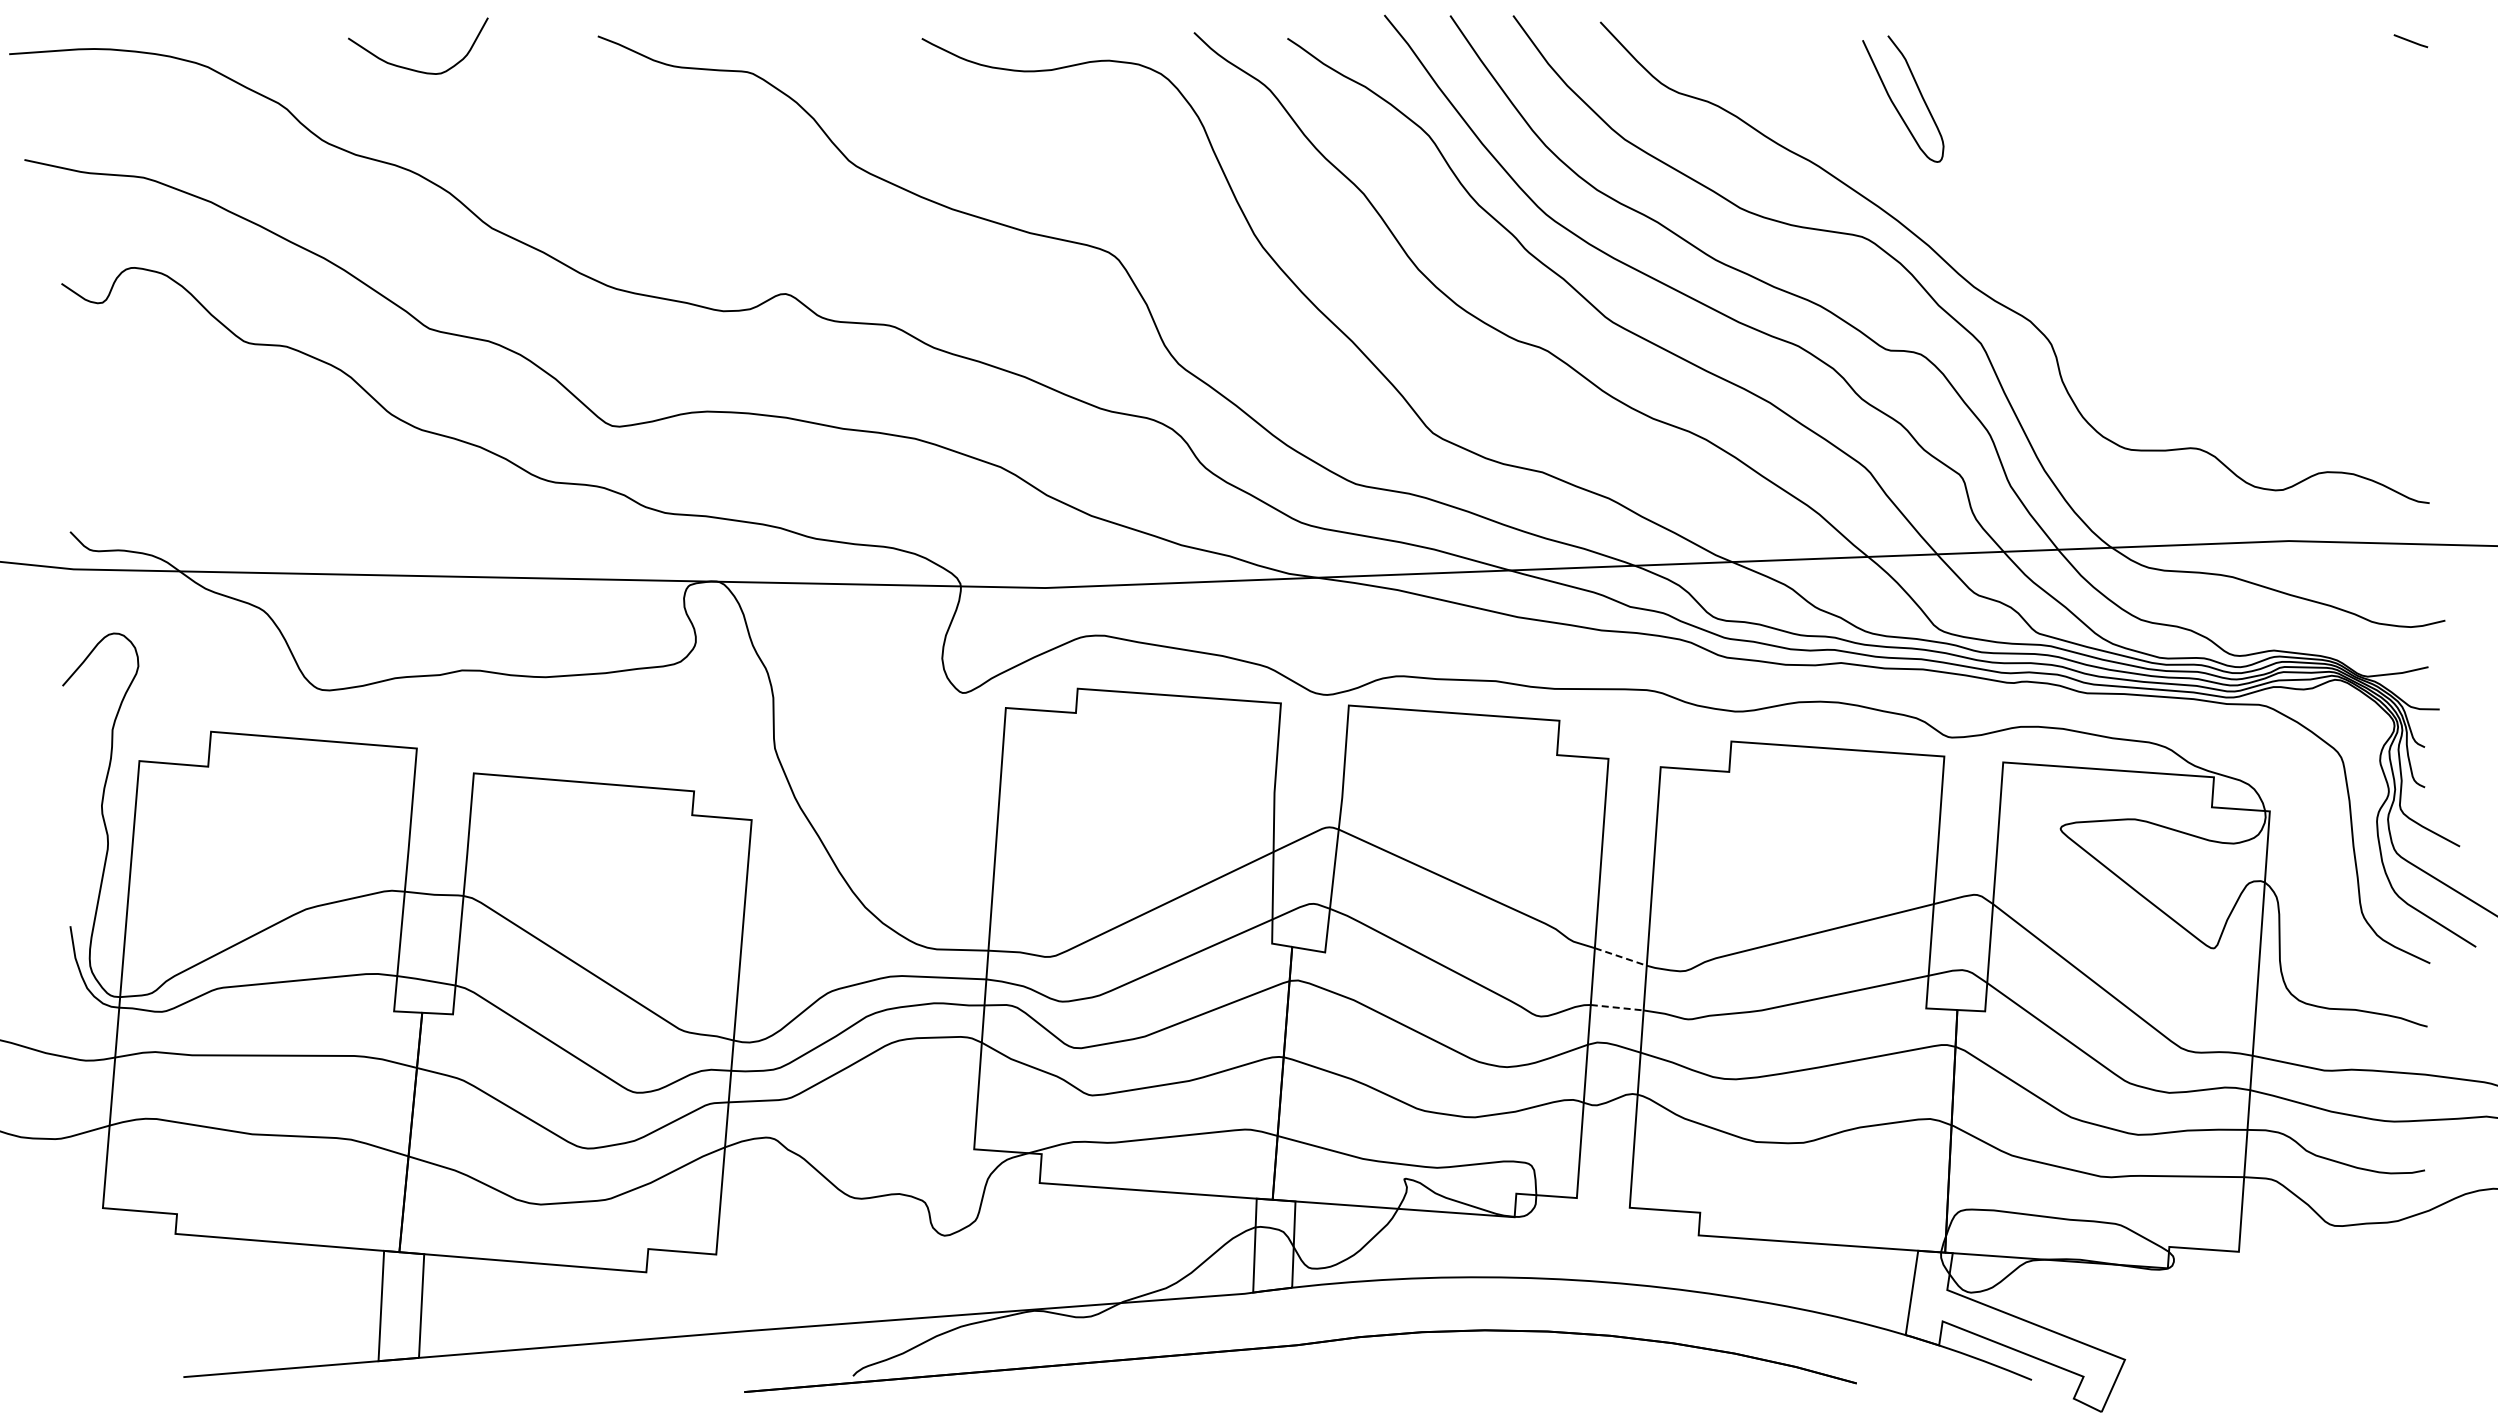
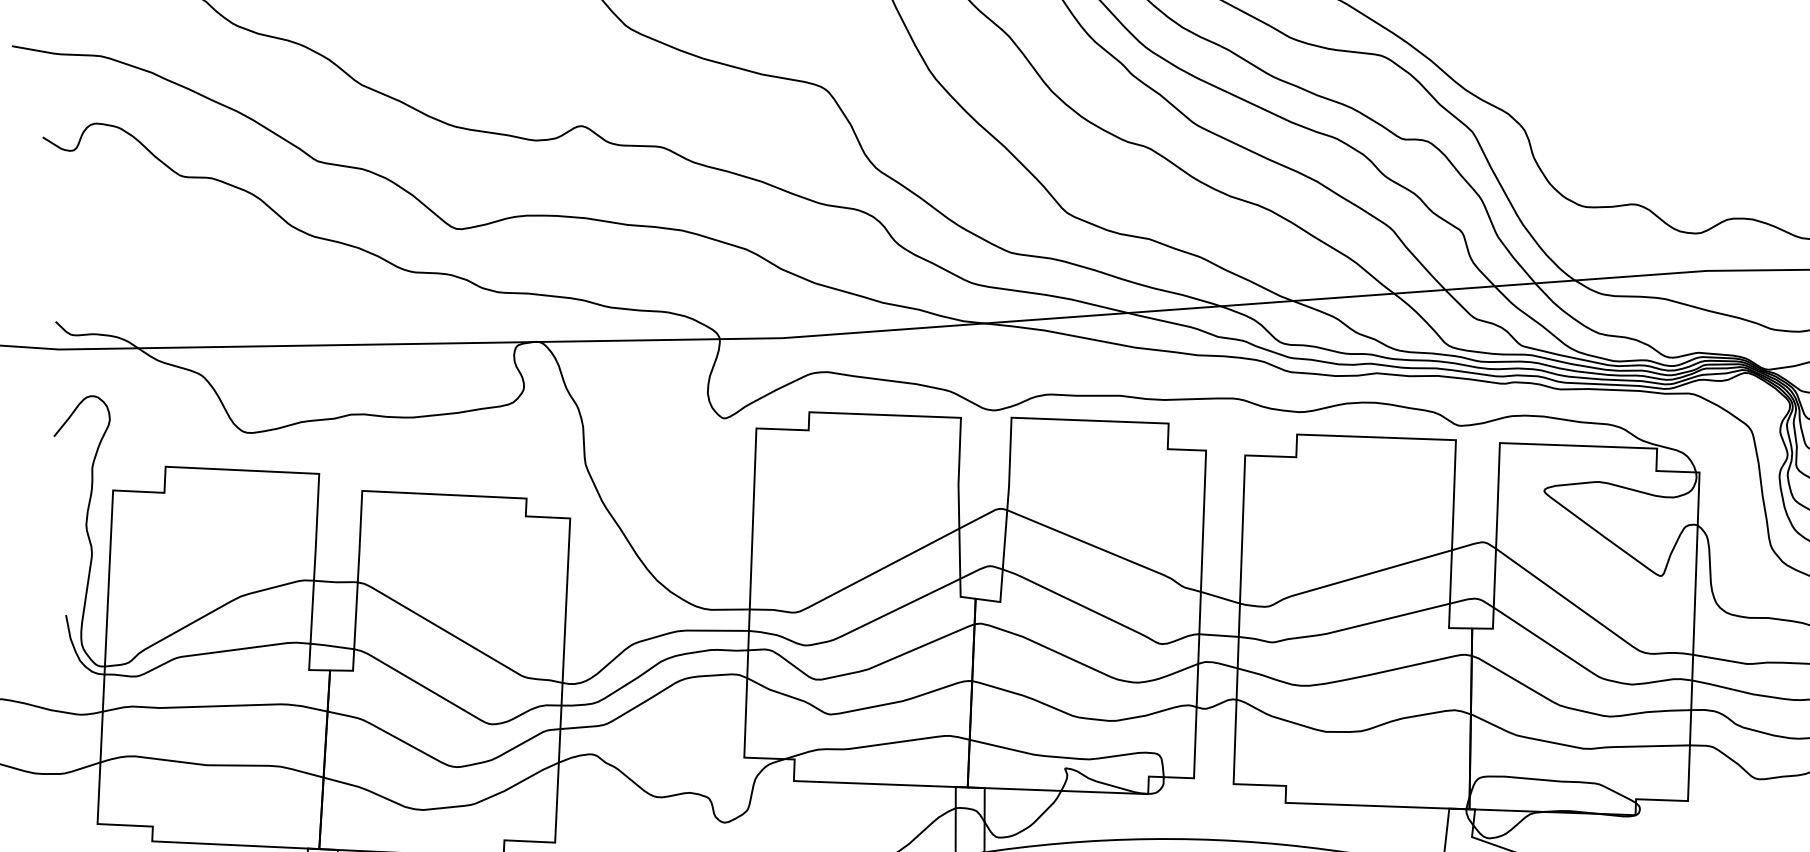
line: (1621, 957) -> (1220, 598), dashed -> solid
line: (1617, 1007) -> (1219, 635), dashed -> solid

